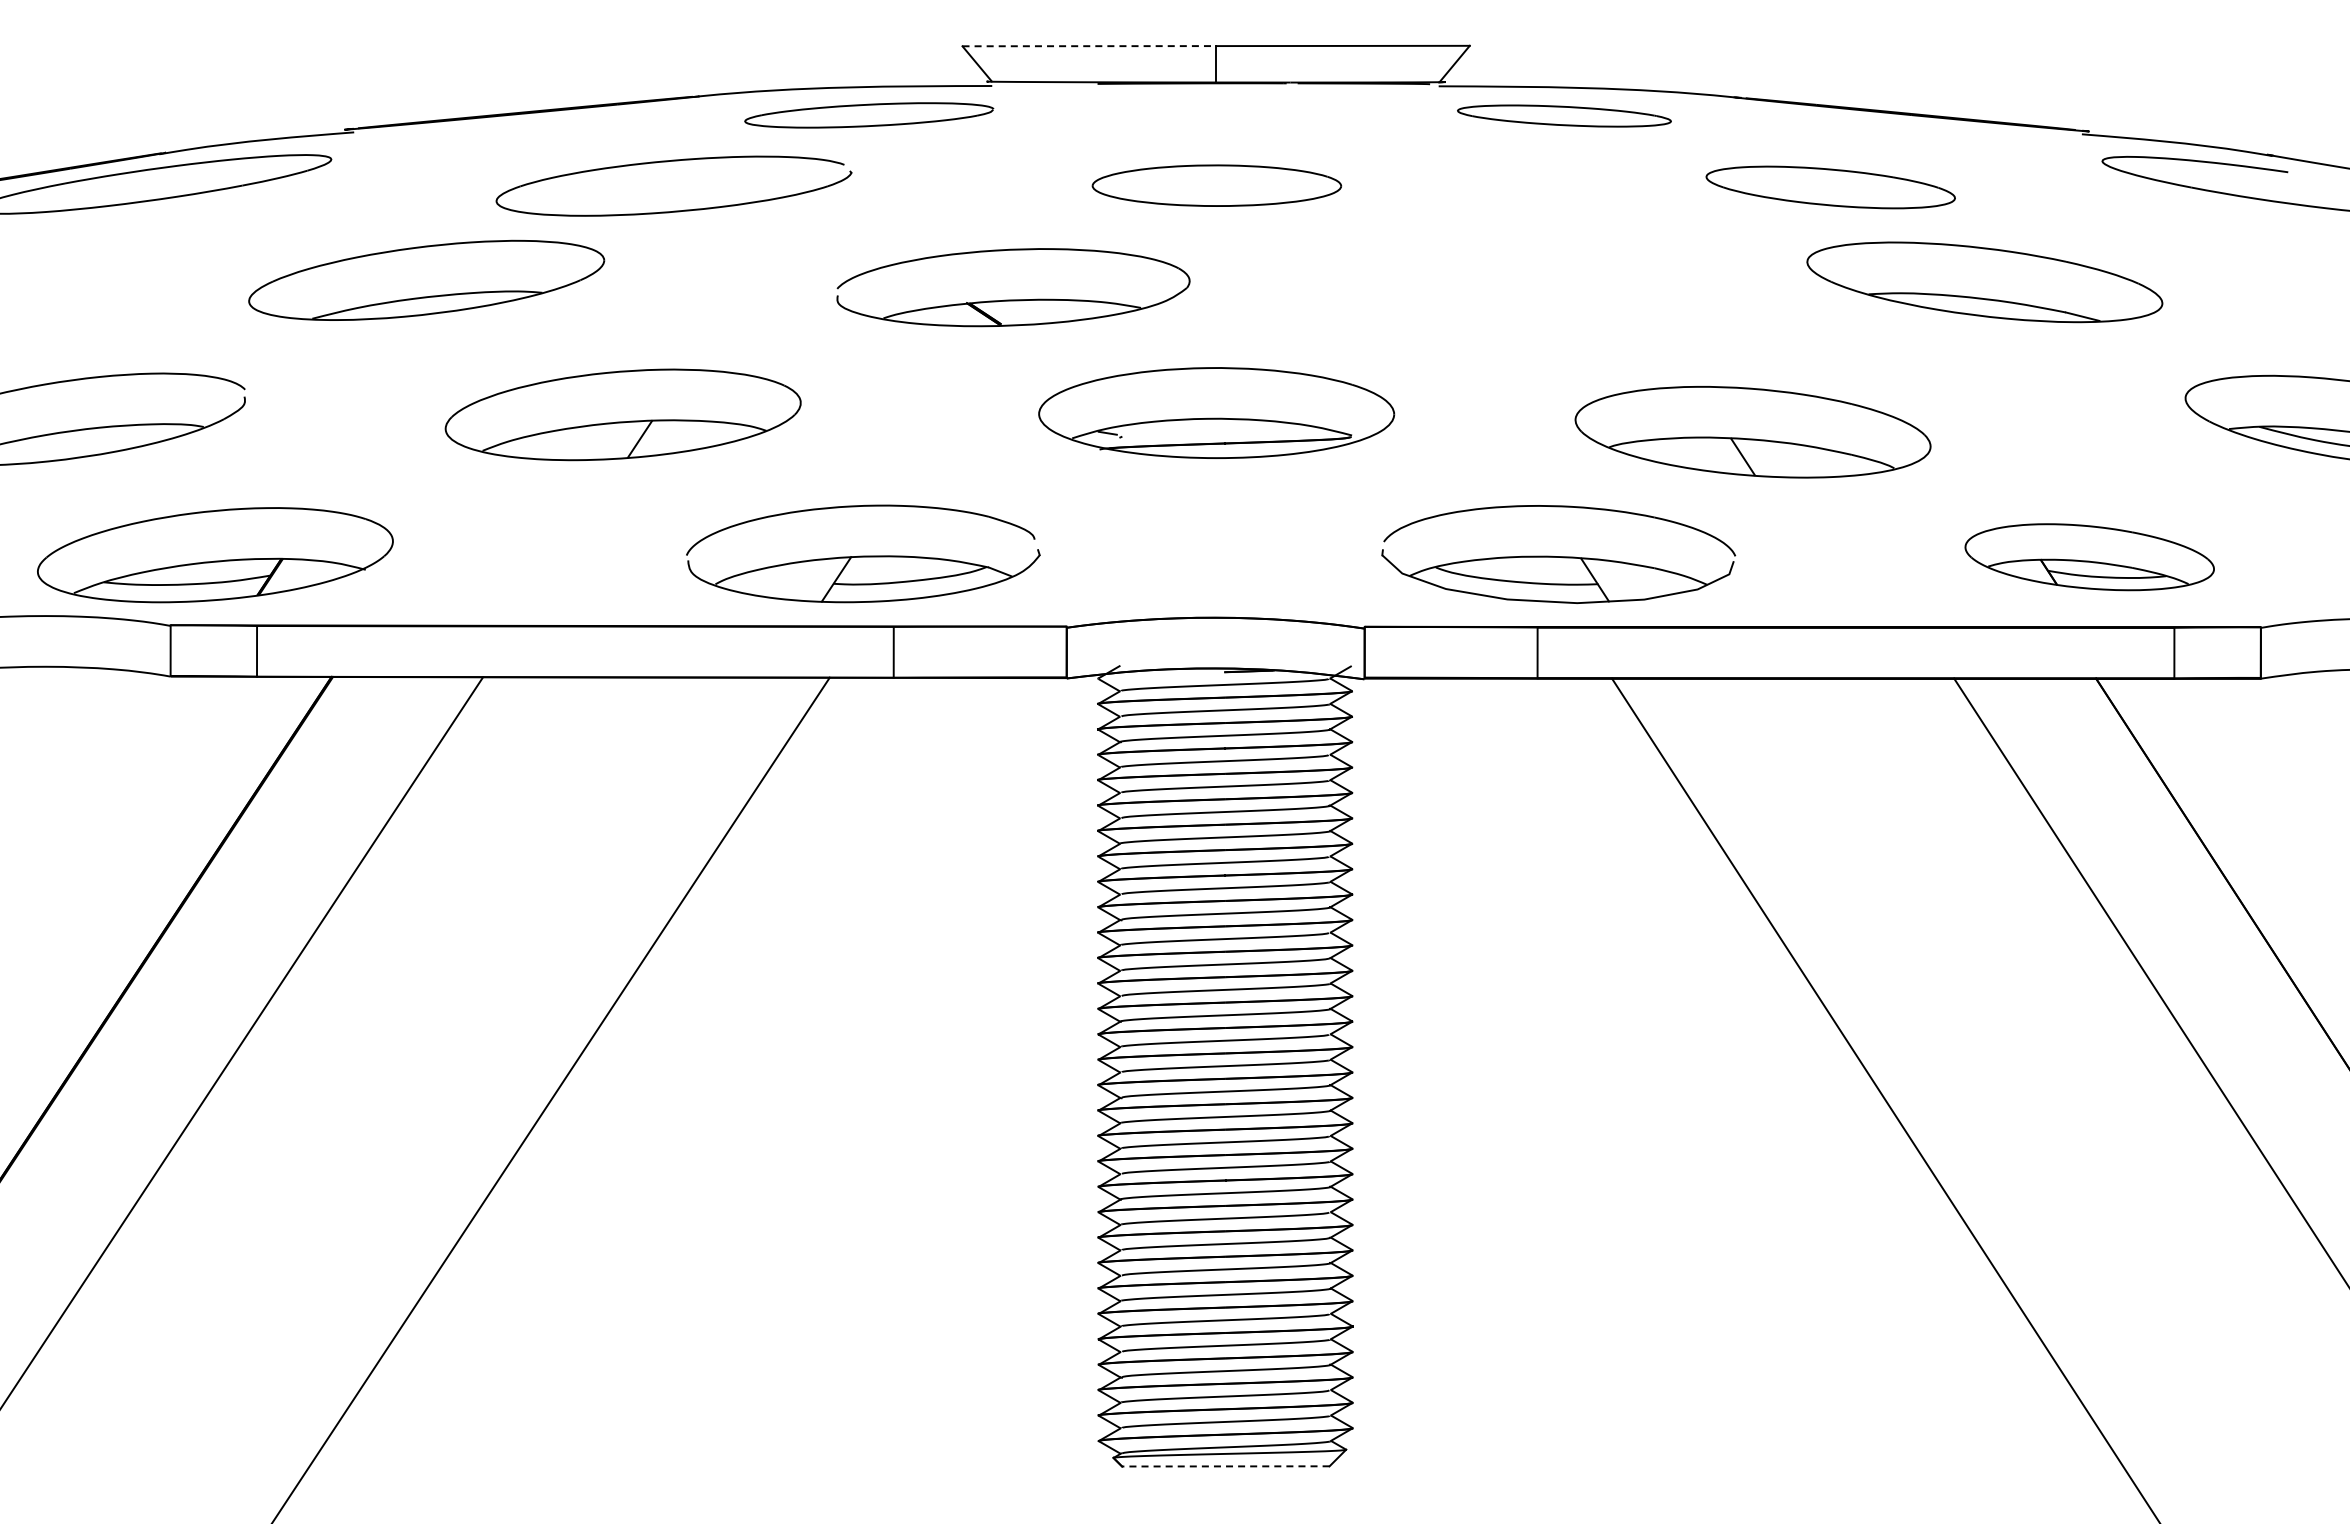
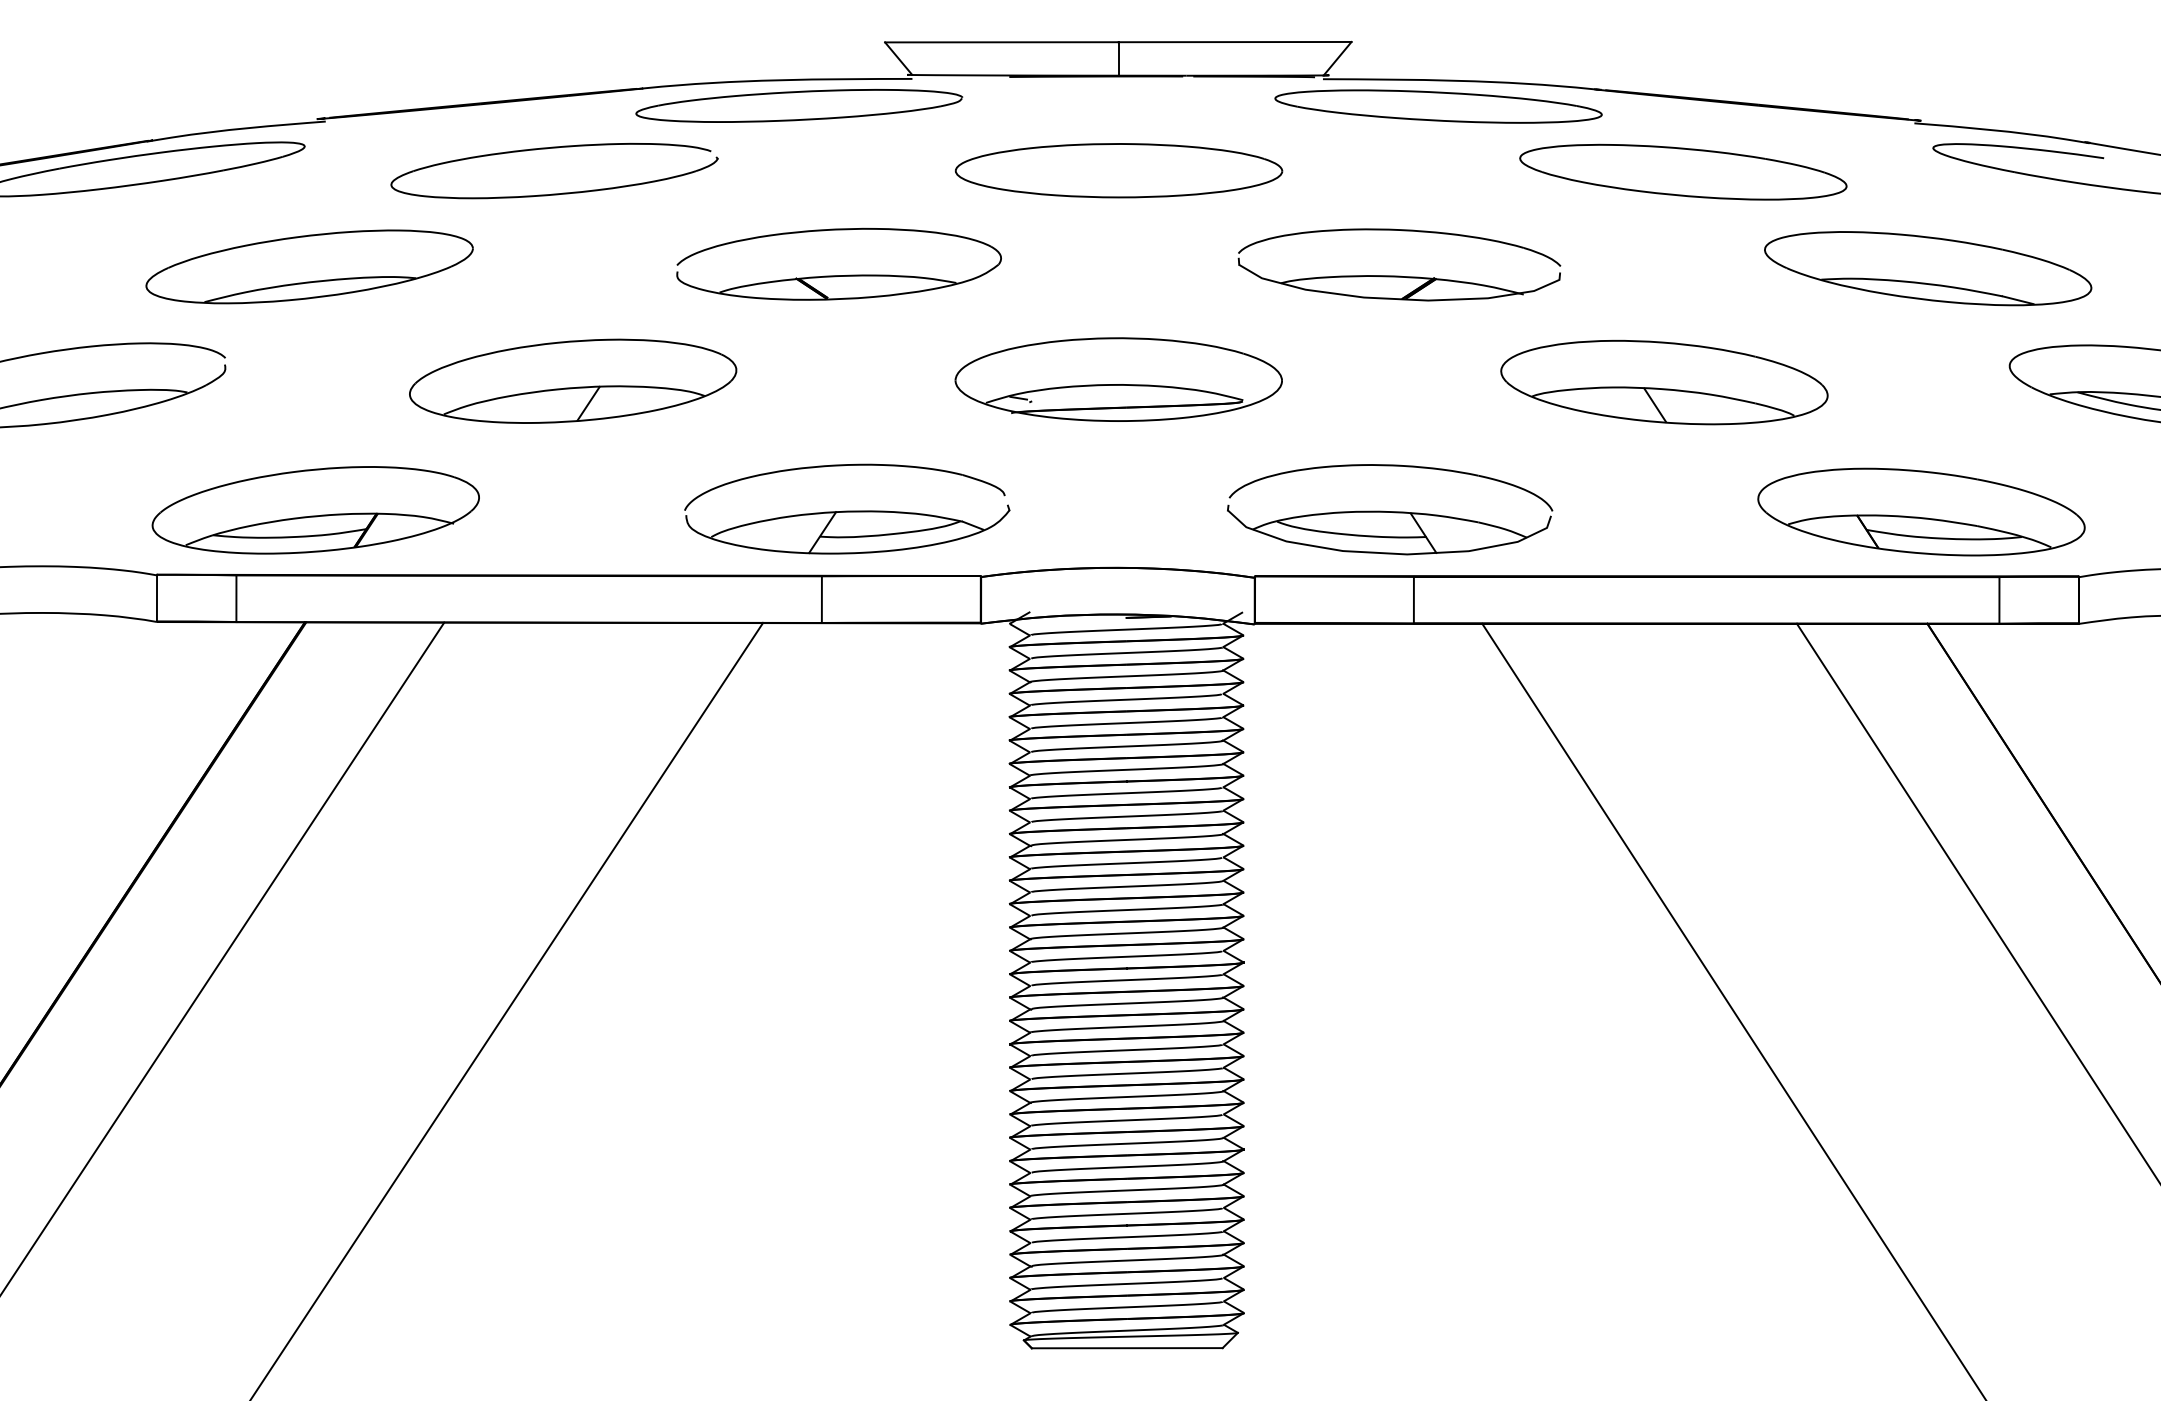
line: (1089, 46) -> (1001, 42), dashed -> solid
part: (869, 115) -> (799, 106), size x1.43
part: (1564, 115) -> (1438, 106), size x1.67
part: (667, 162) -> (548, 149), moved
part: (1216, 185) -> (1118, 170), size x1.43
part: (1830, 187) -> (1683, 172), size x1.43
part: (426, 279) -> (309, 266), moved
part: (1984, 282) -> (1927, 268), moved
part: (1013, 299) -> (839, 275), moved
part: (1521, 300) -> (1399, 276), added
part: (1752, 432) -> (1663, 382), moved
part: (863, 553) -> (847, 508), moved
part: (1558, 554) -> (1389, 509), moved
part: (215, 555) -> (315, 510), moved
part: (2089, 557) -> (1921, 512), size x1.43
line: (1225, 1466) -> (1126, 1348), dashed -> solid

